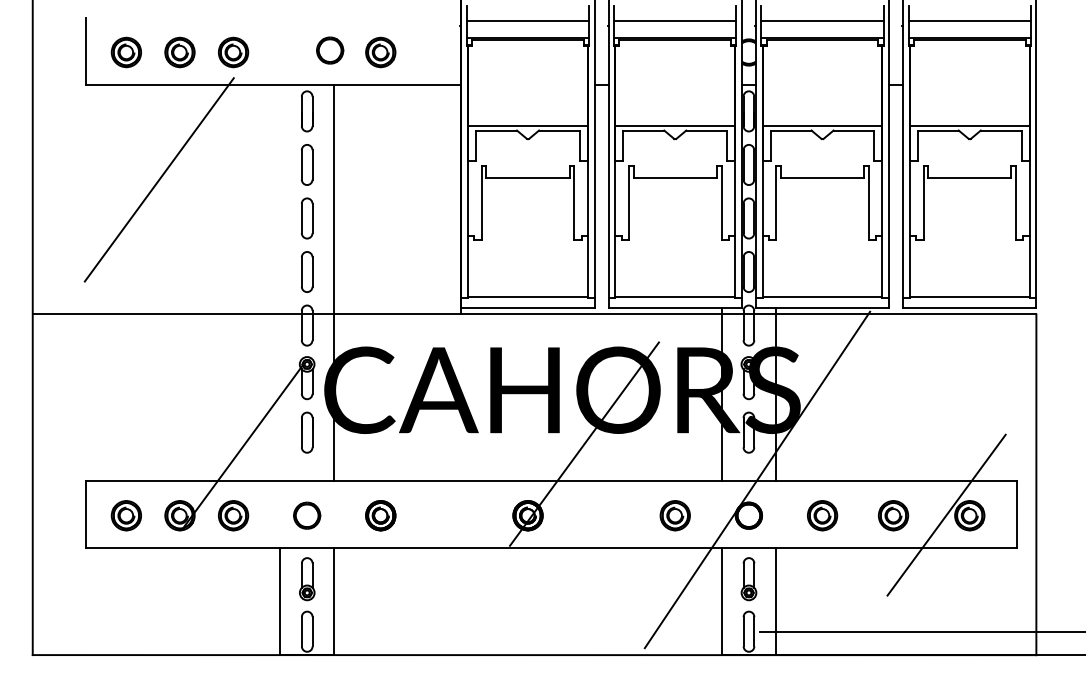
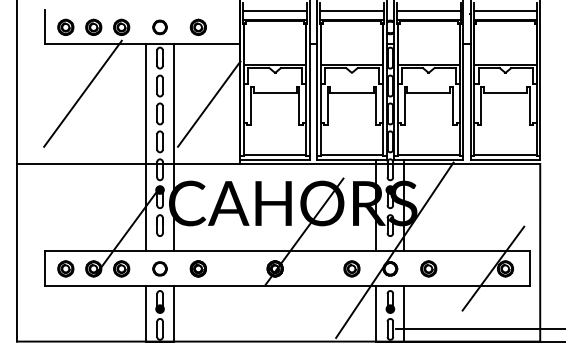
part: (329, 50) -> (159, 27), moved
line: (400, 198) -> (208, 103), added
line: (281, 282) -> (146, 147), added
part: (893, 514) -> (465, 268), removed

